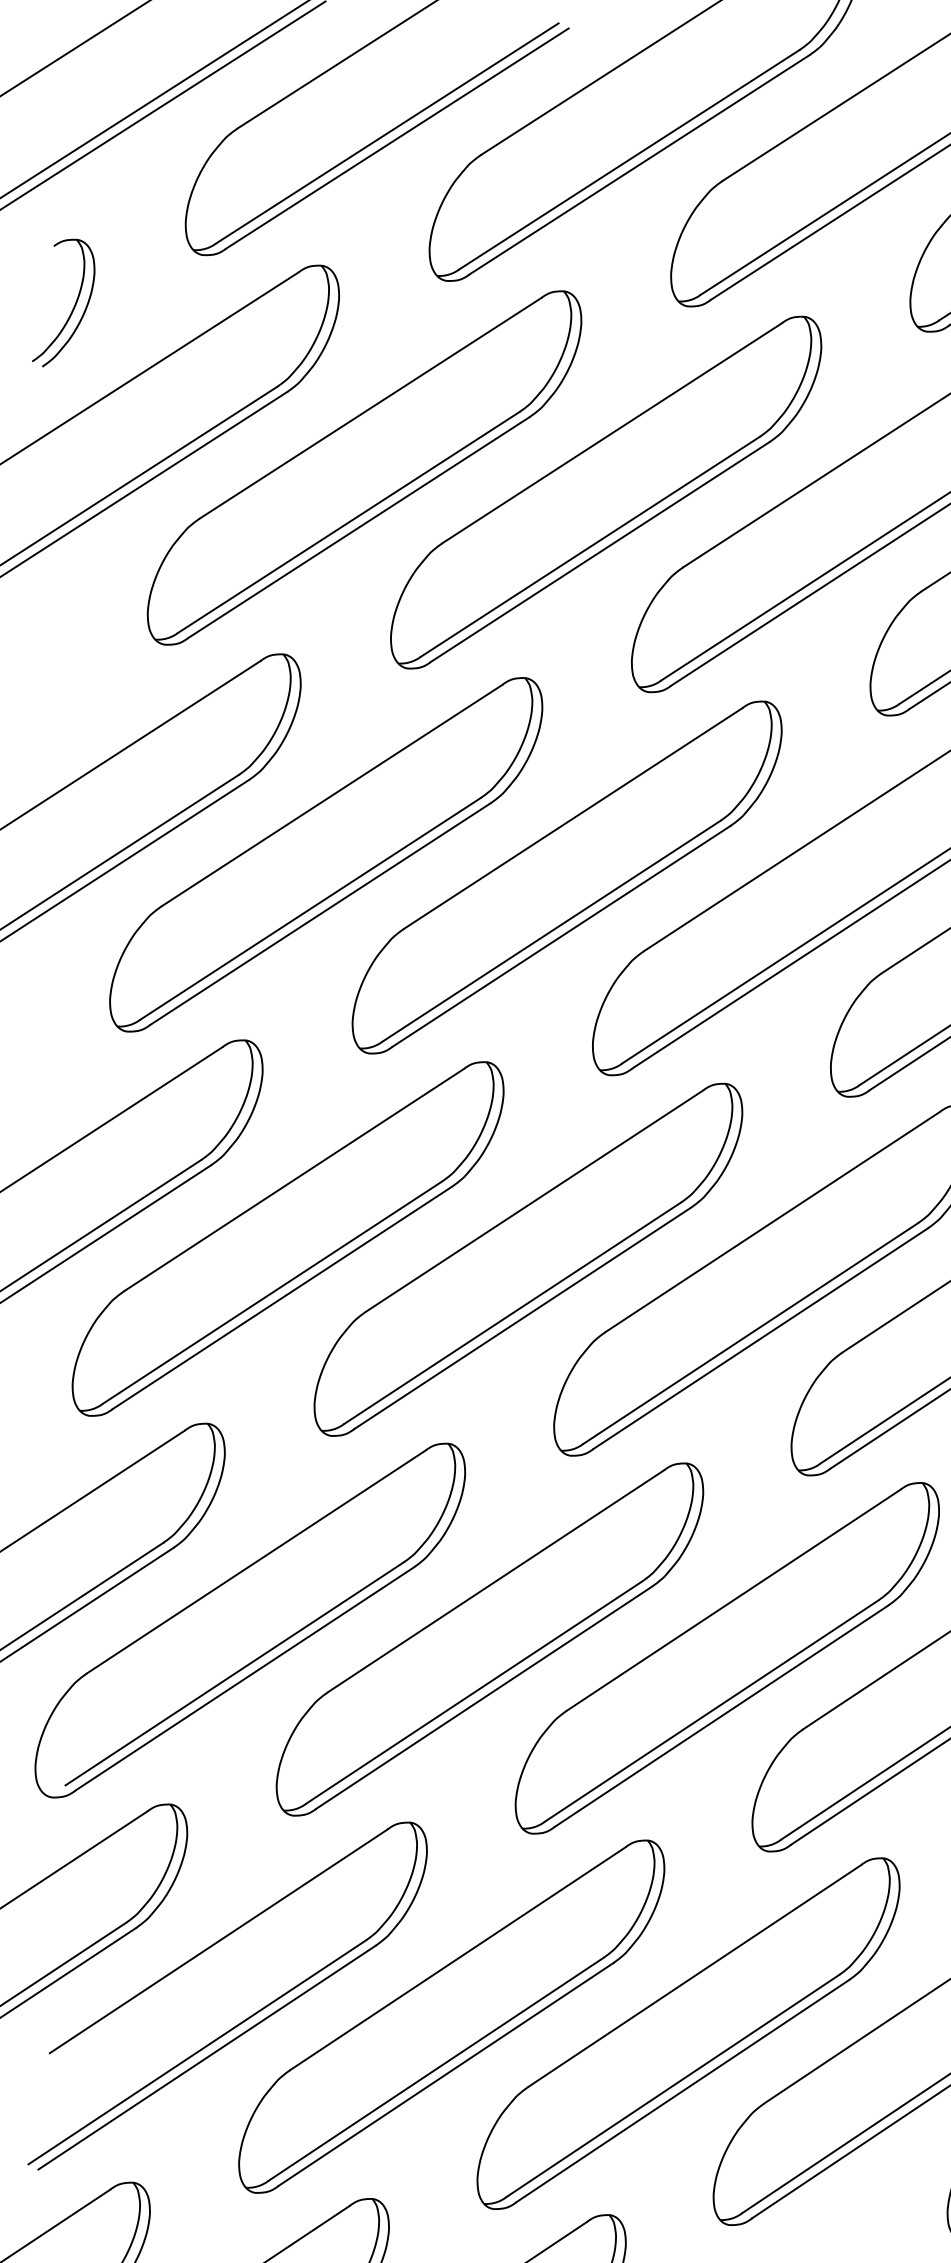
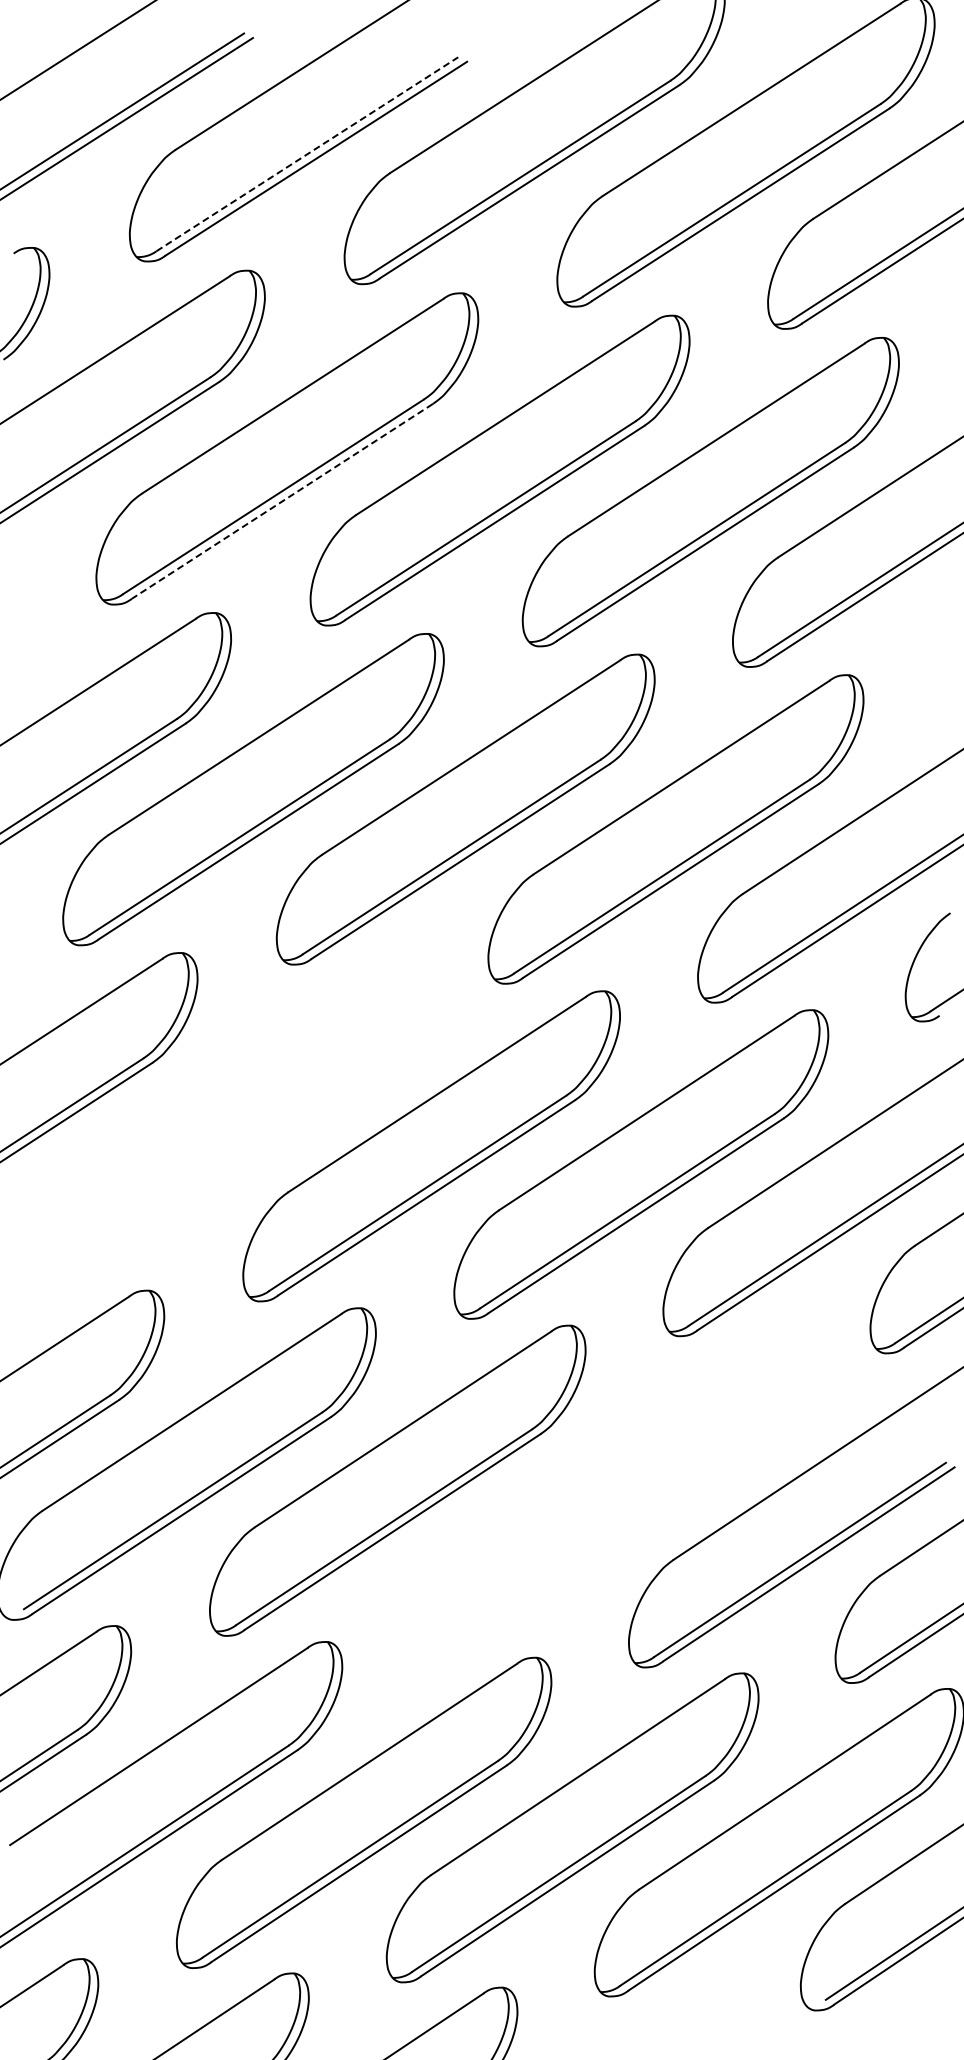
line: (387, 132) -> (307, 153), solid -> dashed
line: (357, 527) -> (281, 501), solid -> dashed
part: (287, 1238) -> (219, 1127), removed
part: (726, 1658) -> (606, 1497), removed

